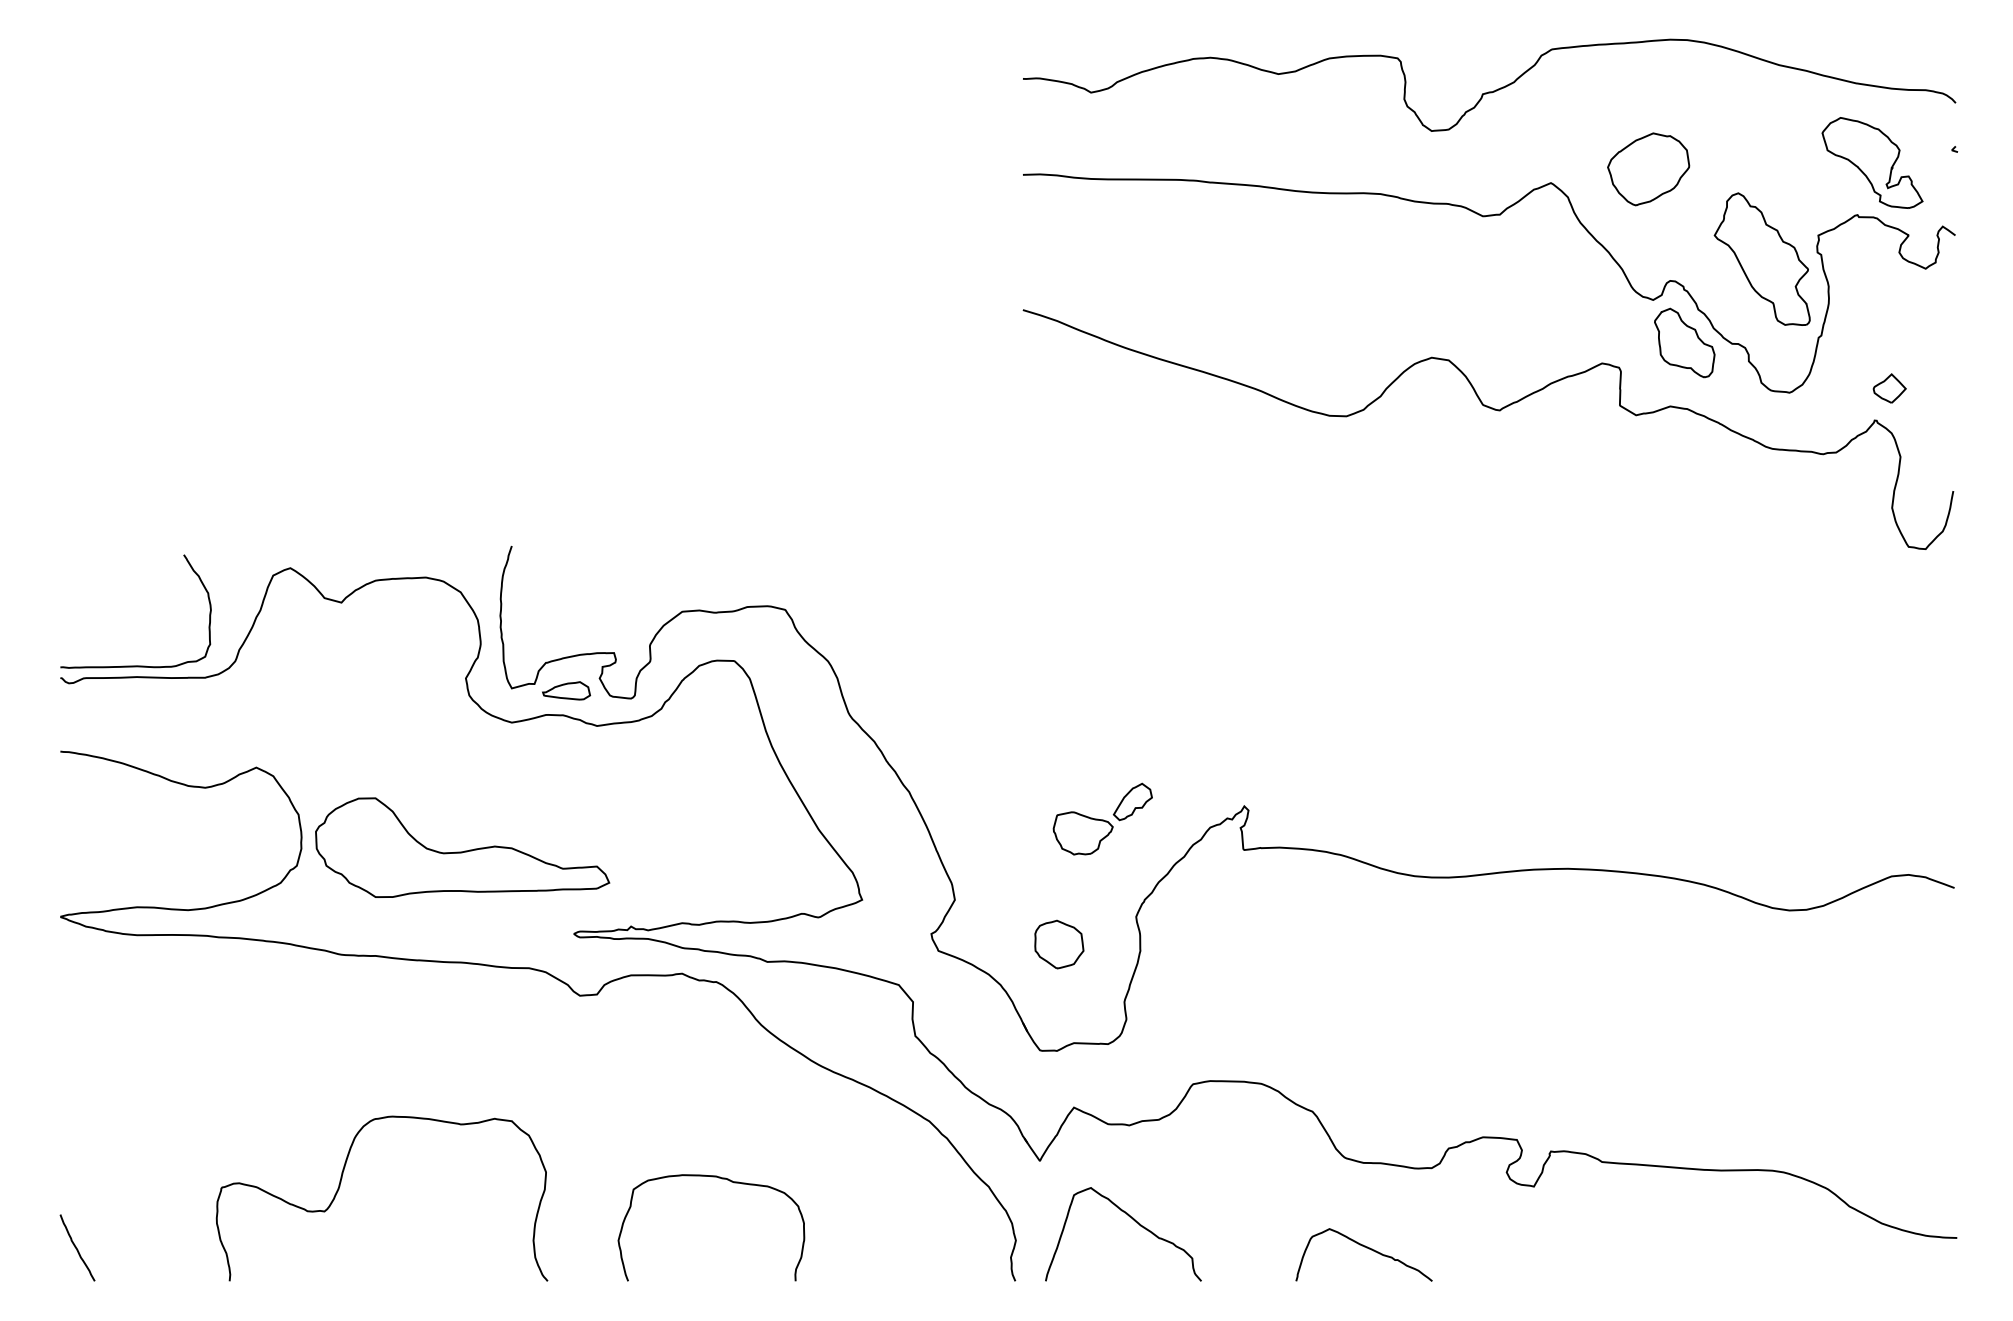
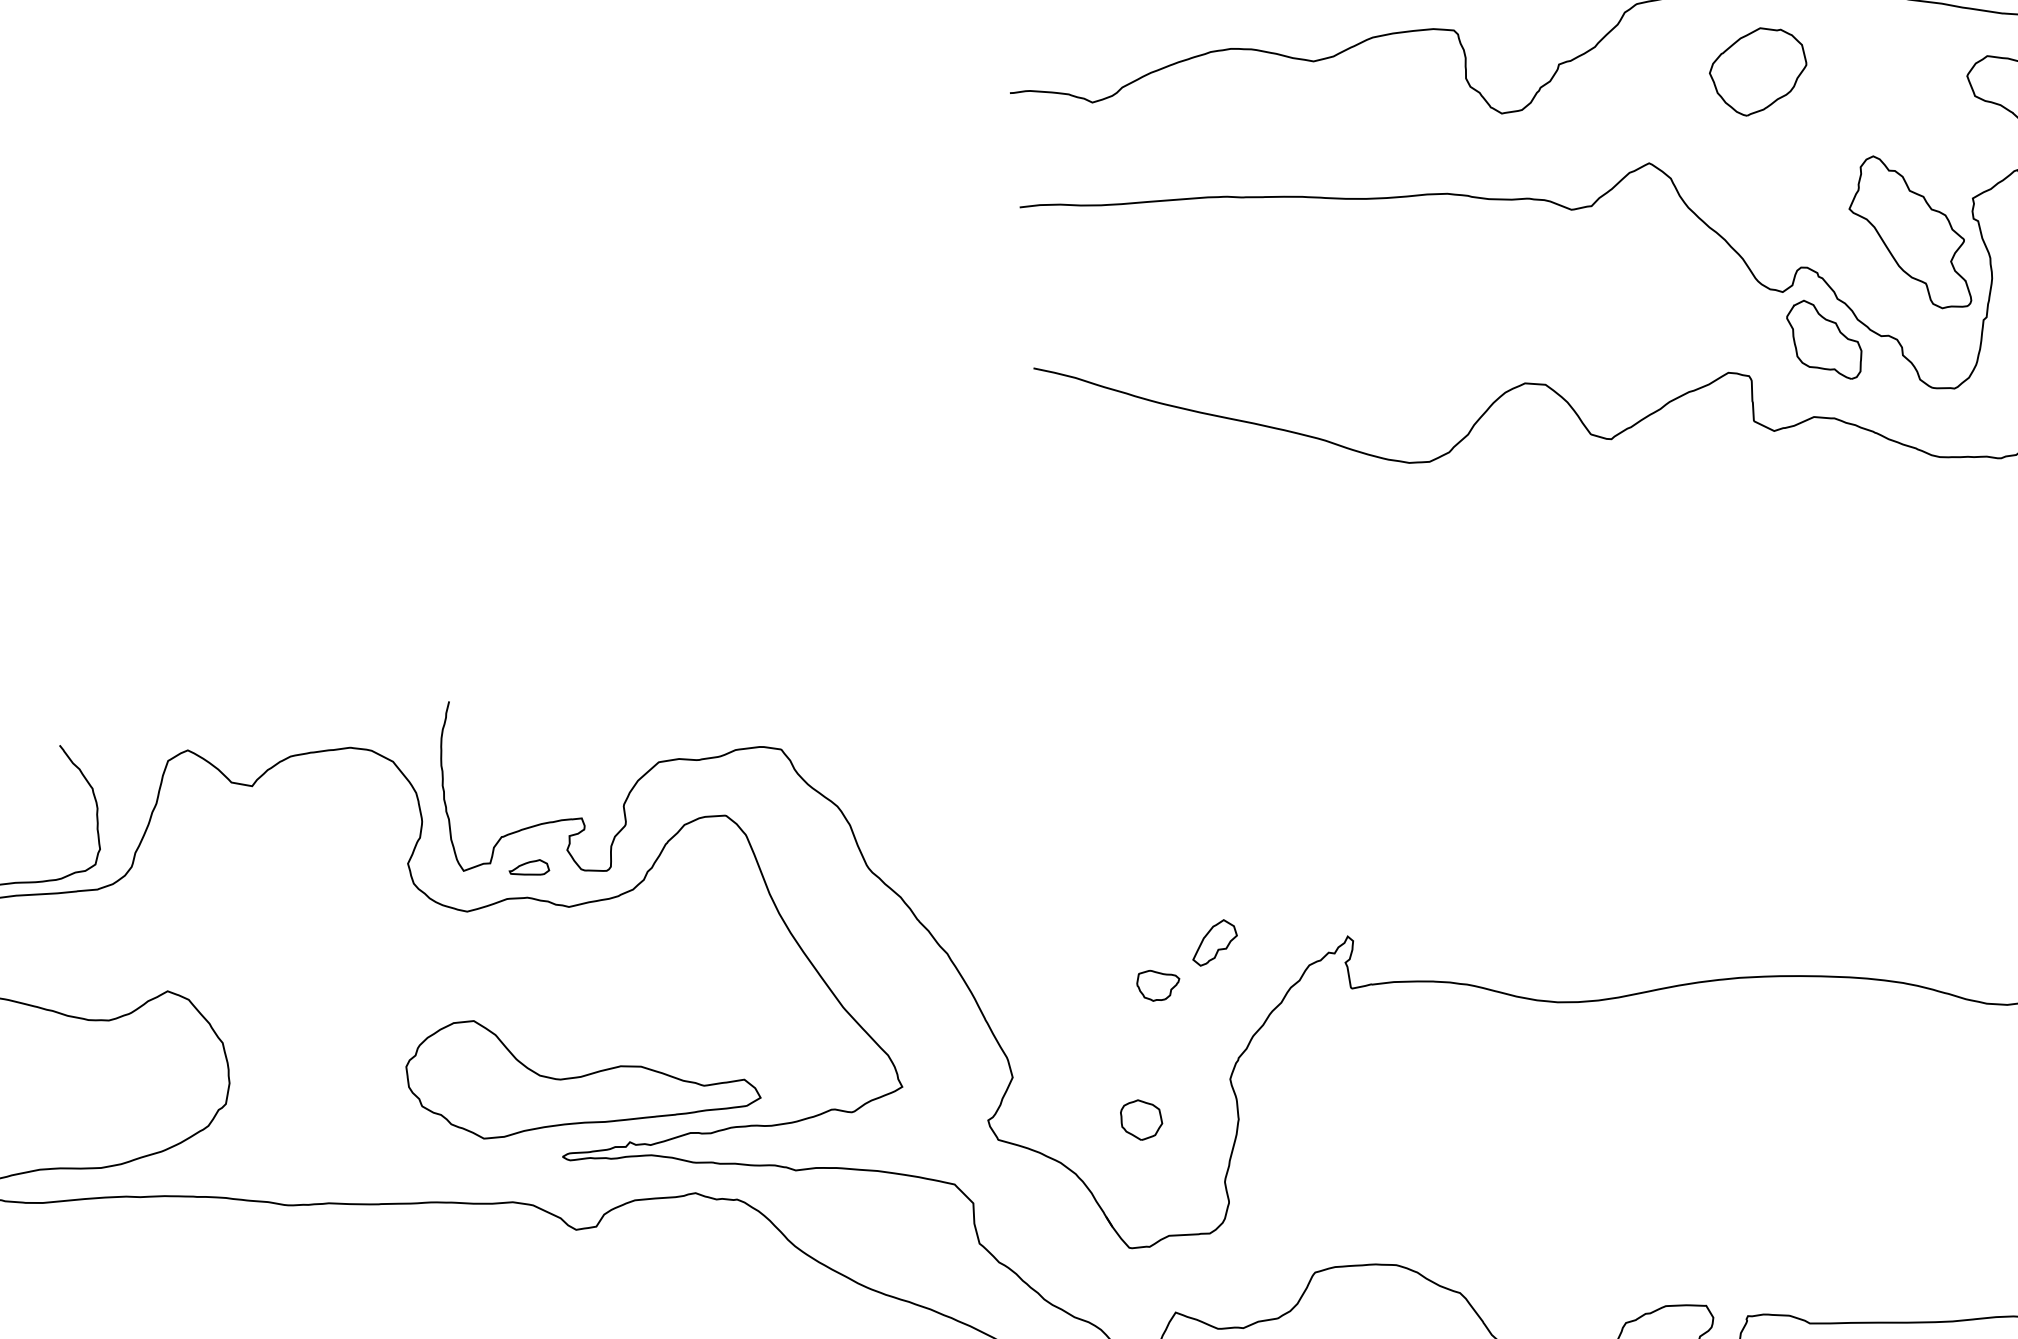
part: (1648, 169) -> (1758, 71), moved
part: (566, 690) -> (528, 867), size x0.7
part: (1082, 833) -> (1157, 985), size x0.6
part: (462, 847) -> (582, 1070), moved
part: (1059, 944) -> (1141, 1119), size x0.7

